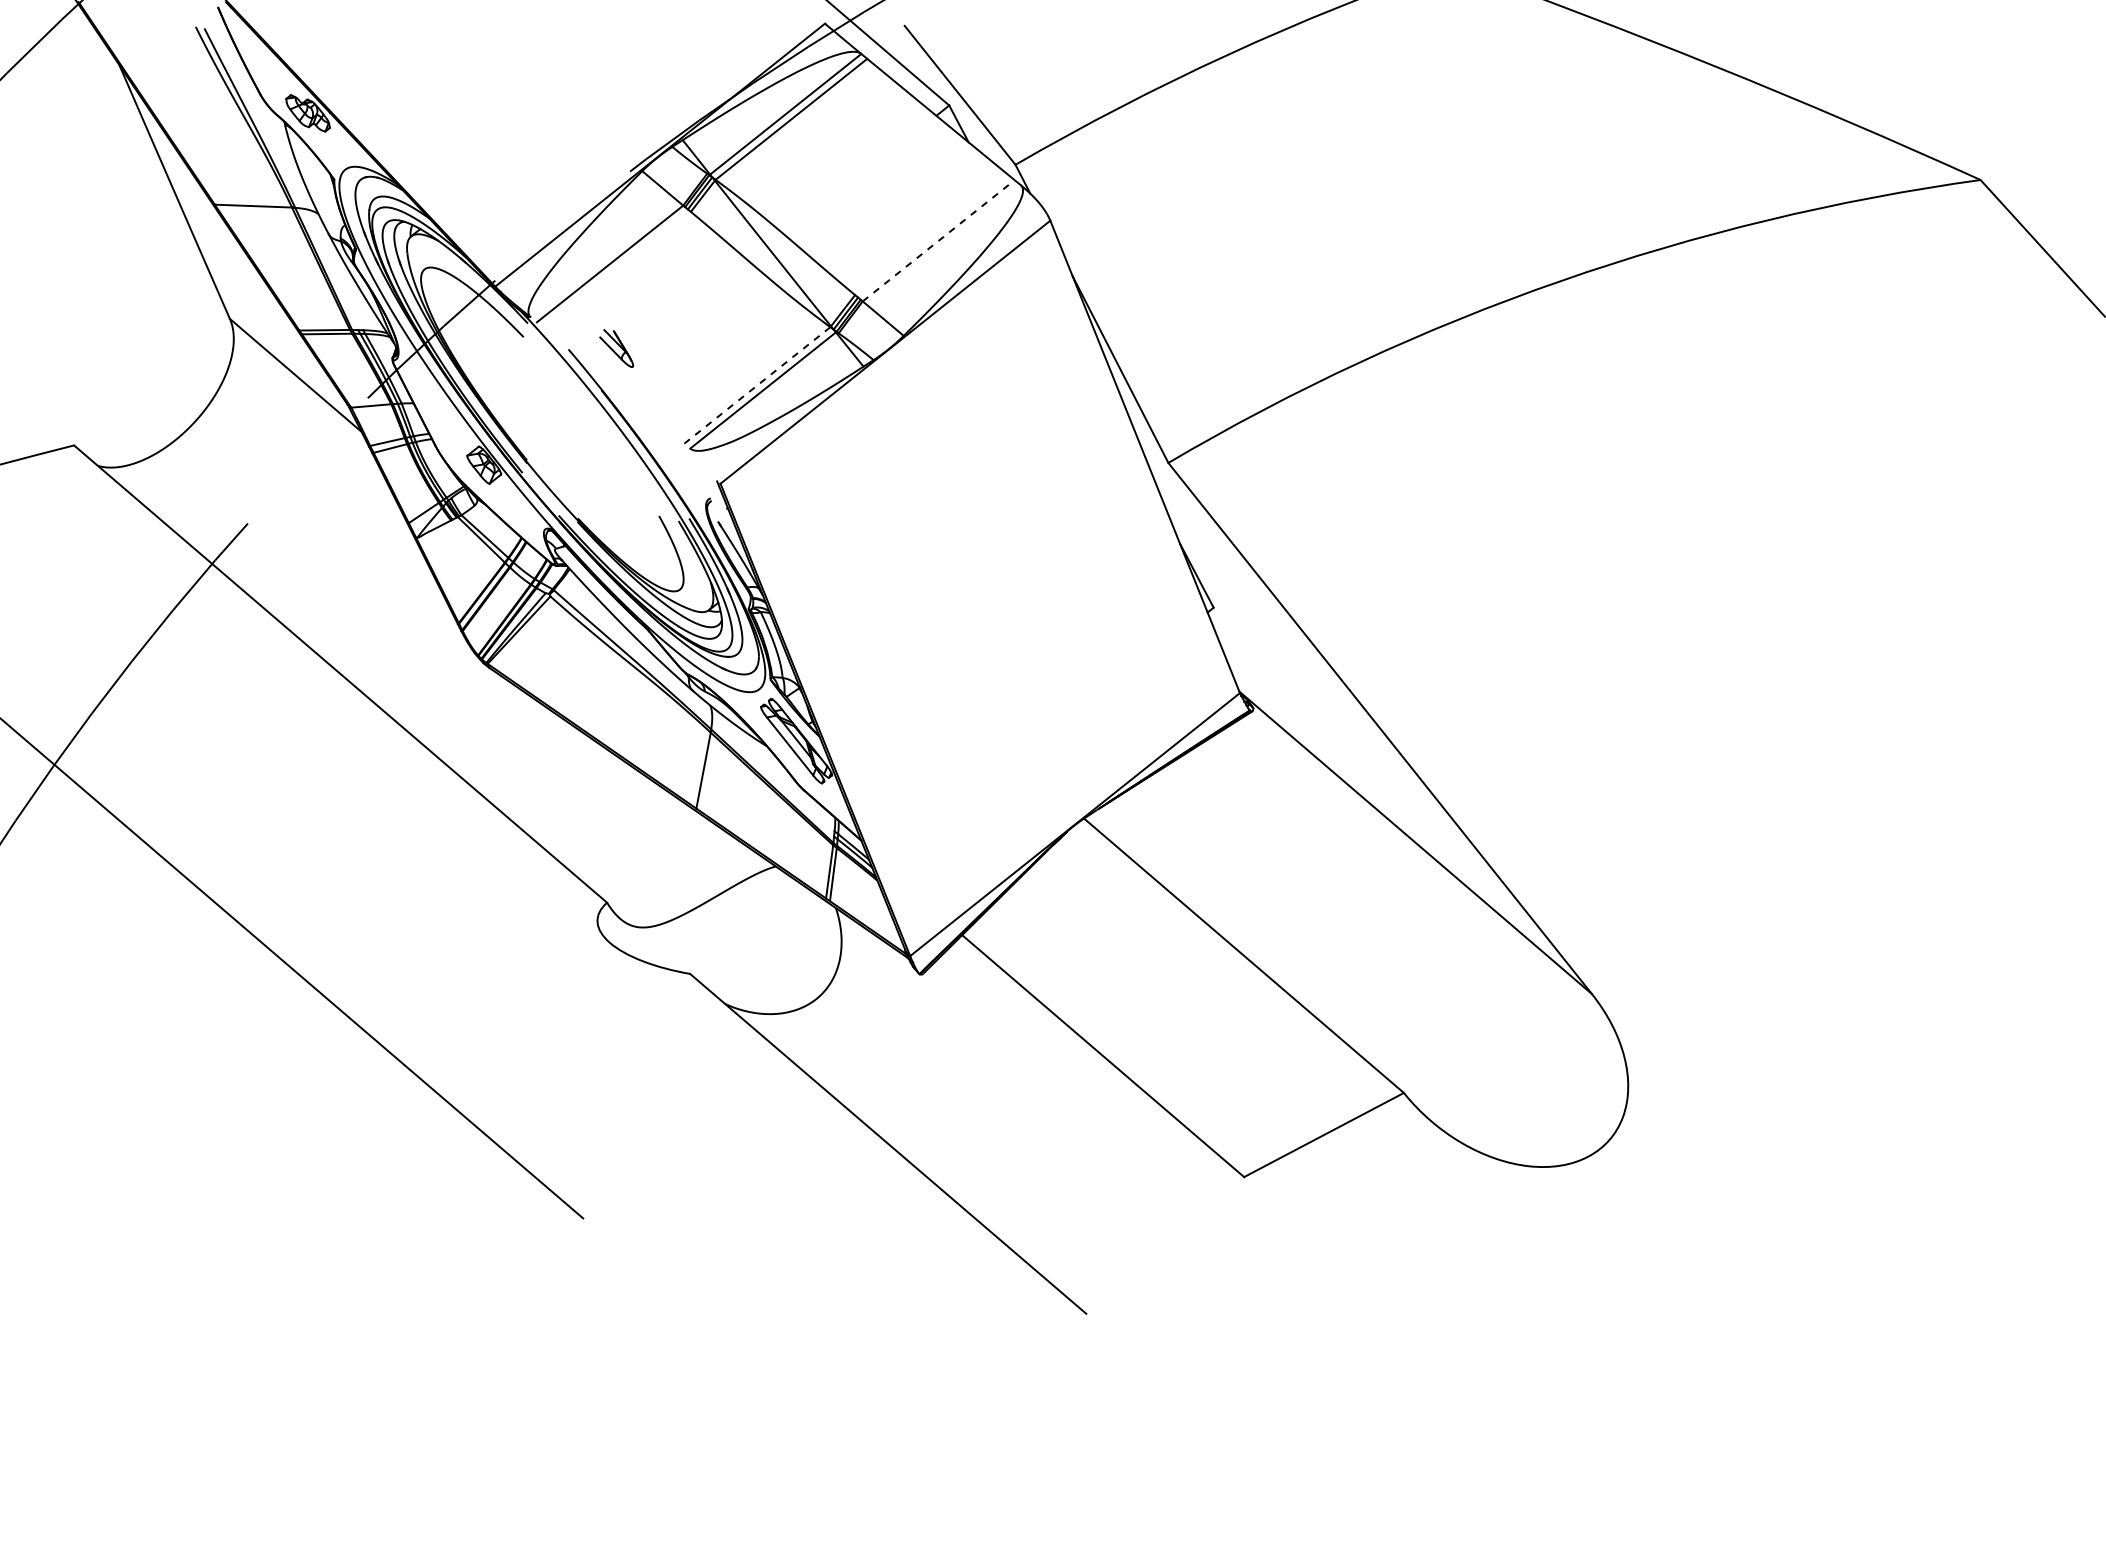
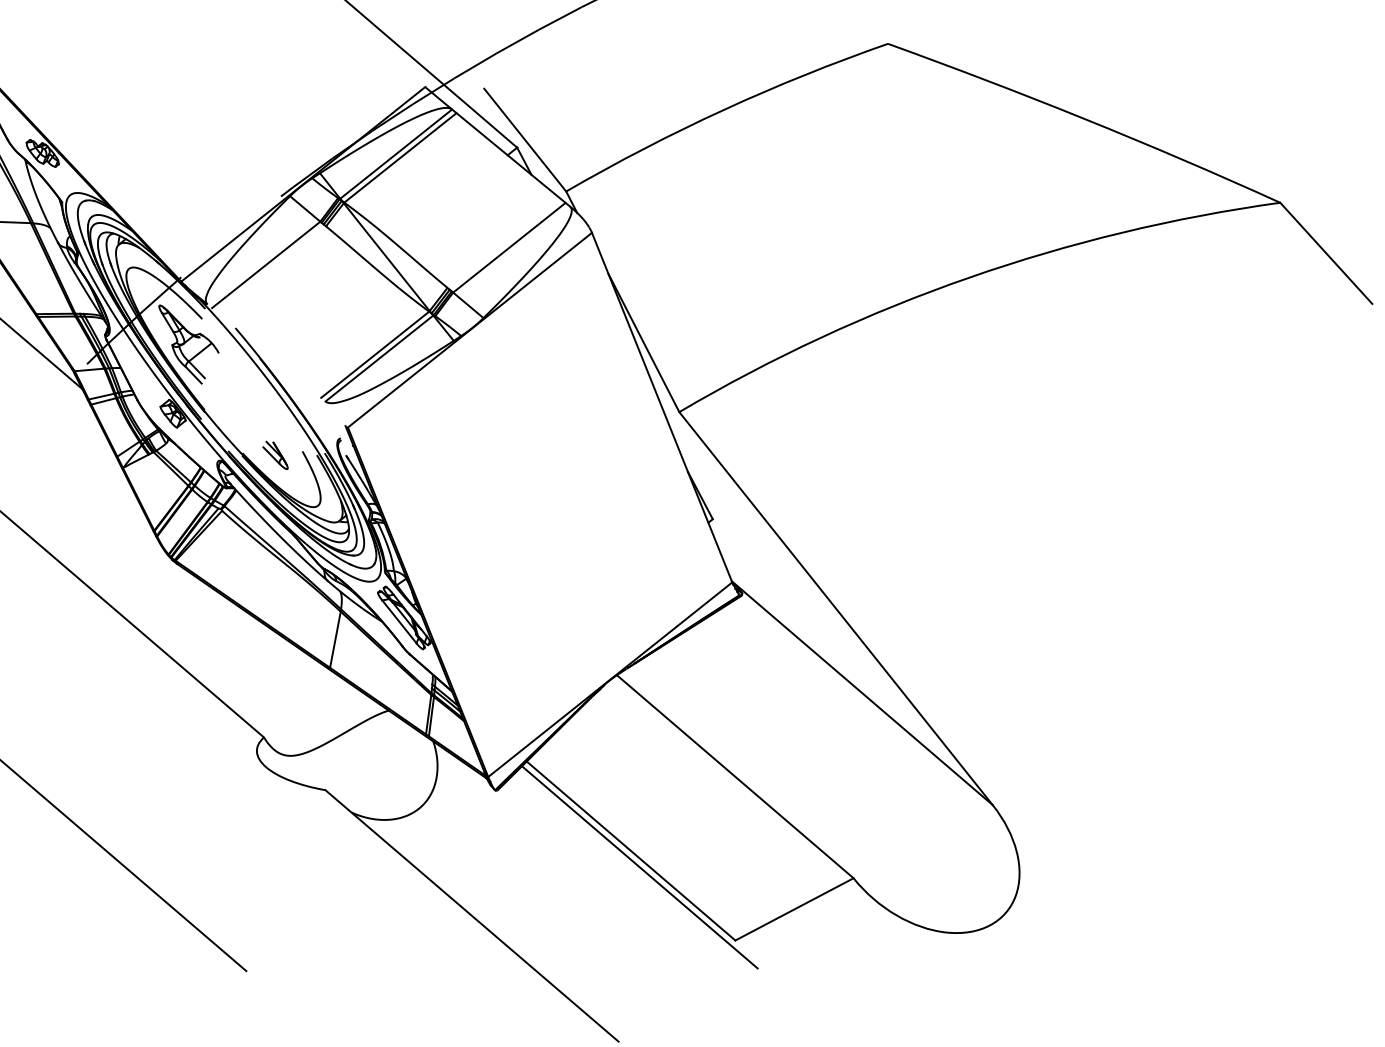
line: (939, 240) -> (509, 247), dashed -> solid
part: (616, 348) -> (275, 455), moved
part: (505, 371) -> (188, 344), added
line: (757, 385) -> (375, 354), dashed -> solid
line: (1114, 1077) -> (639, 866), added

